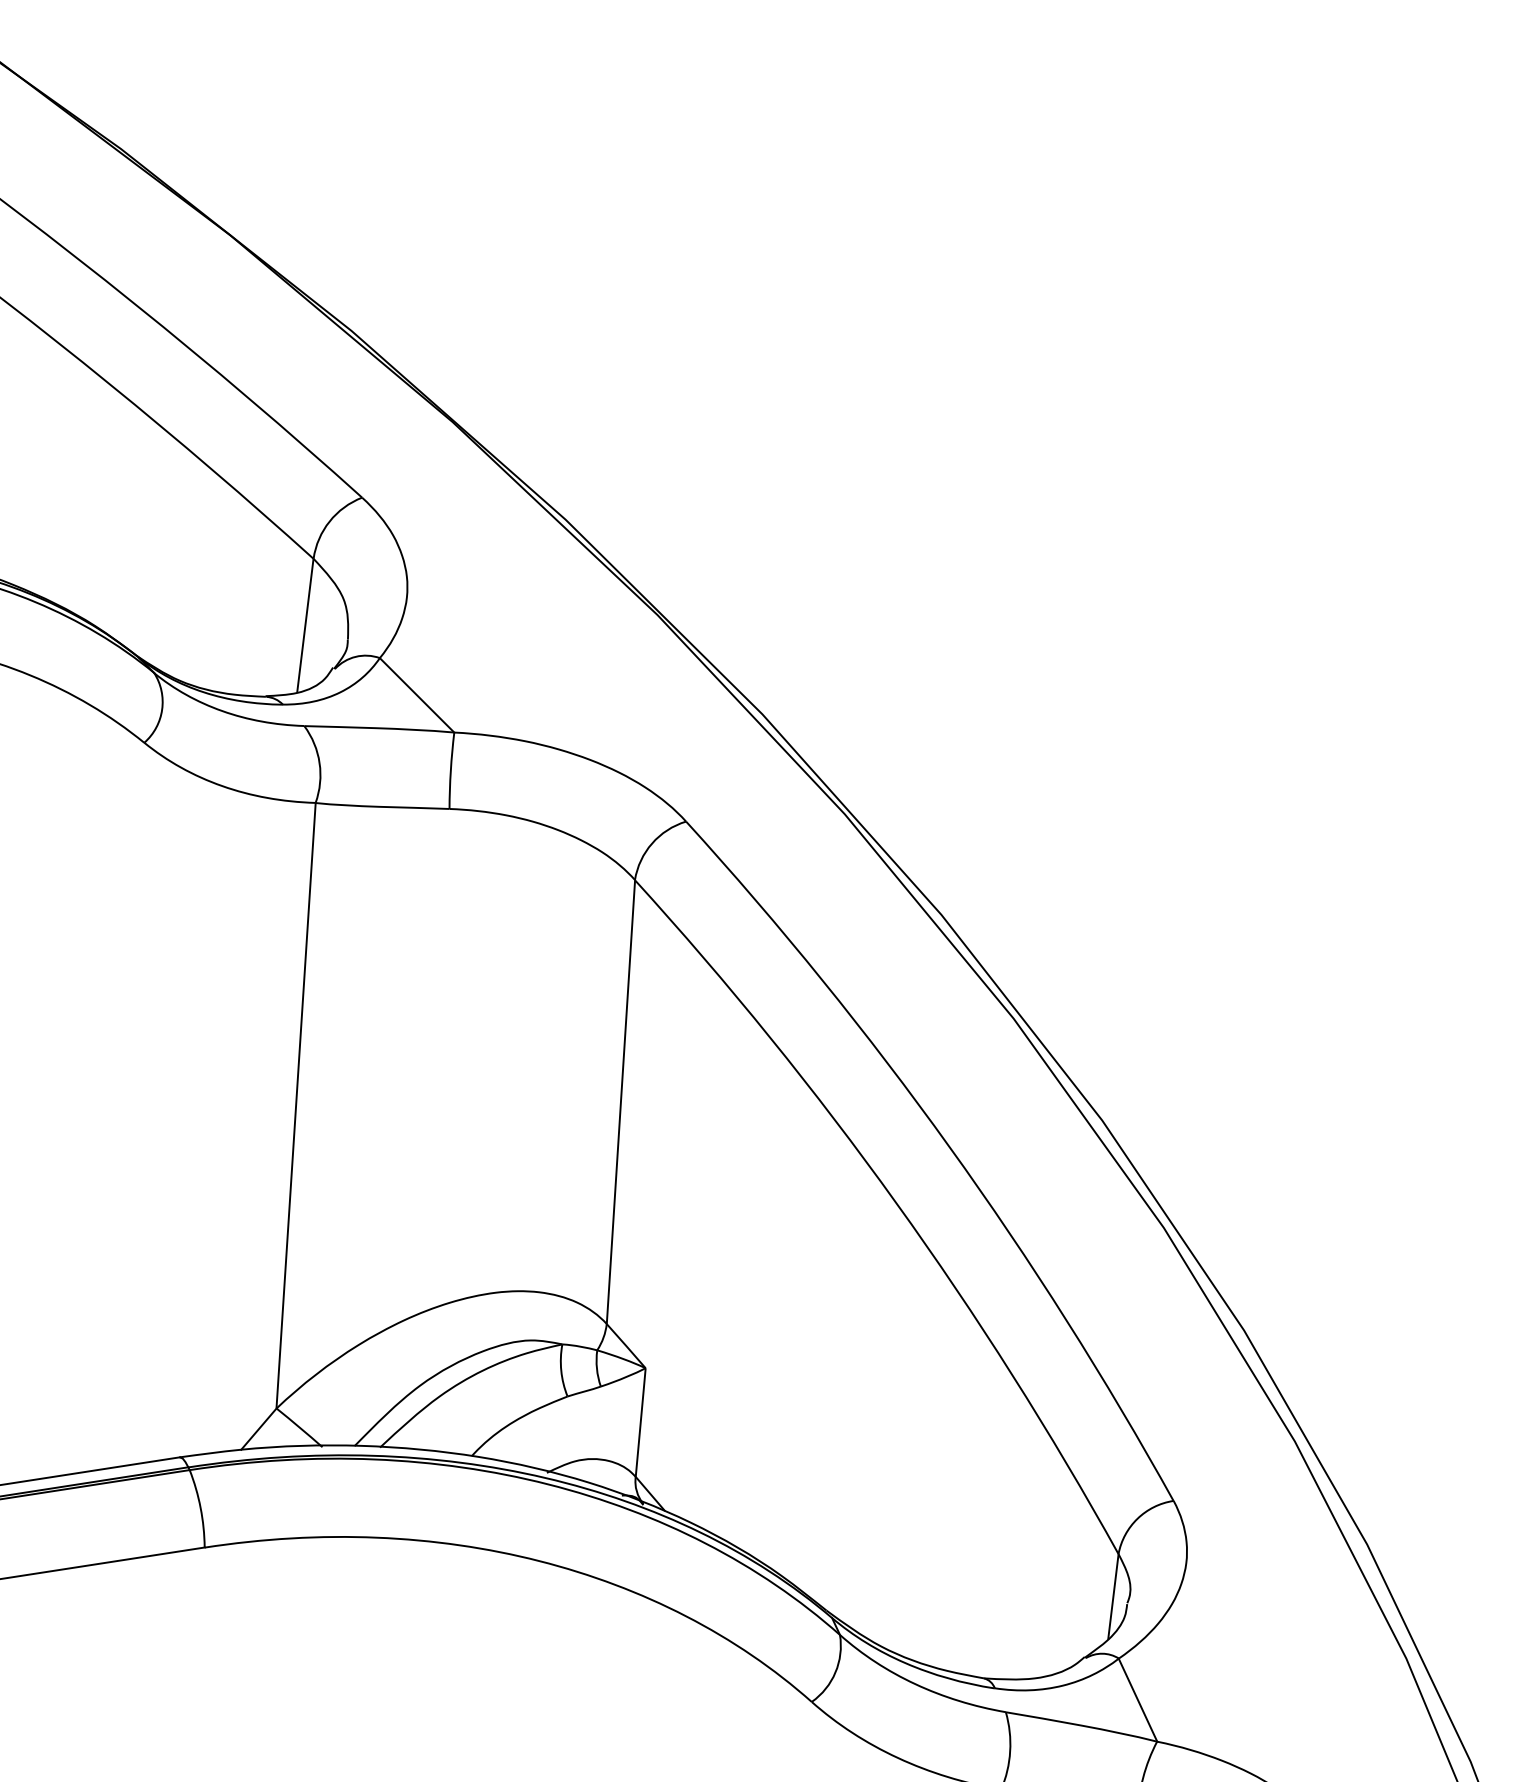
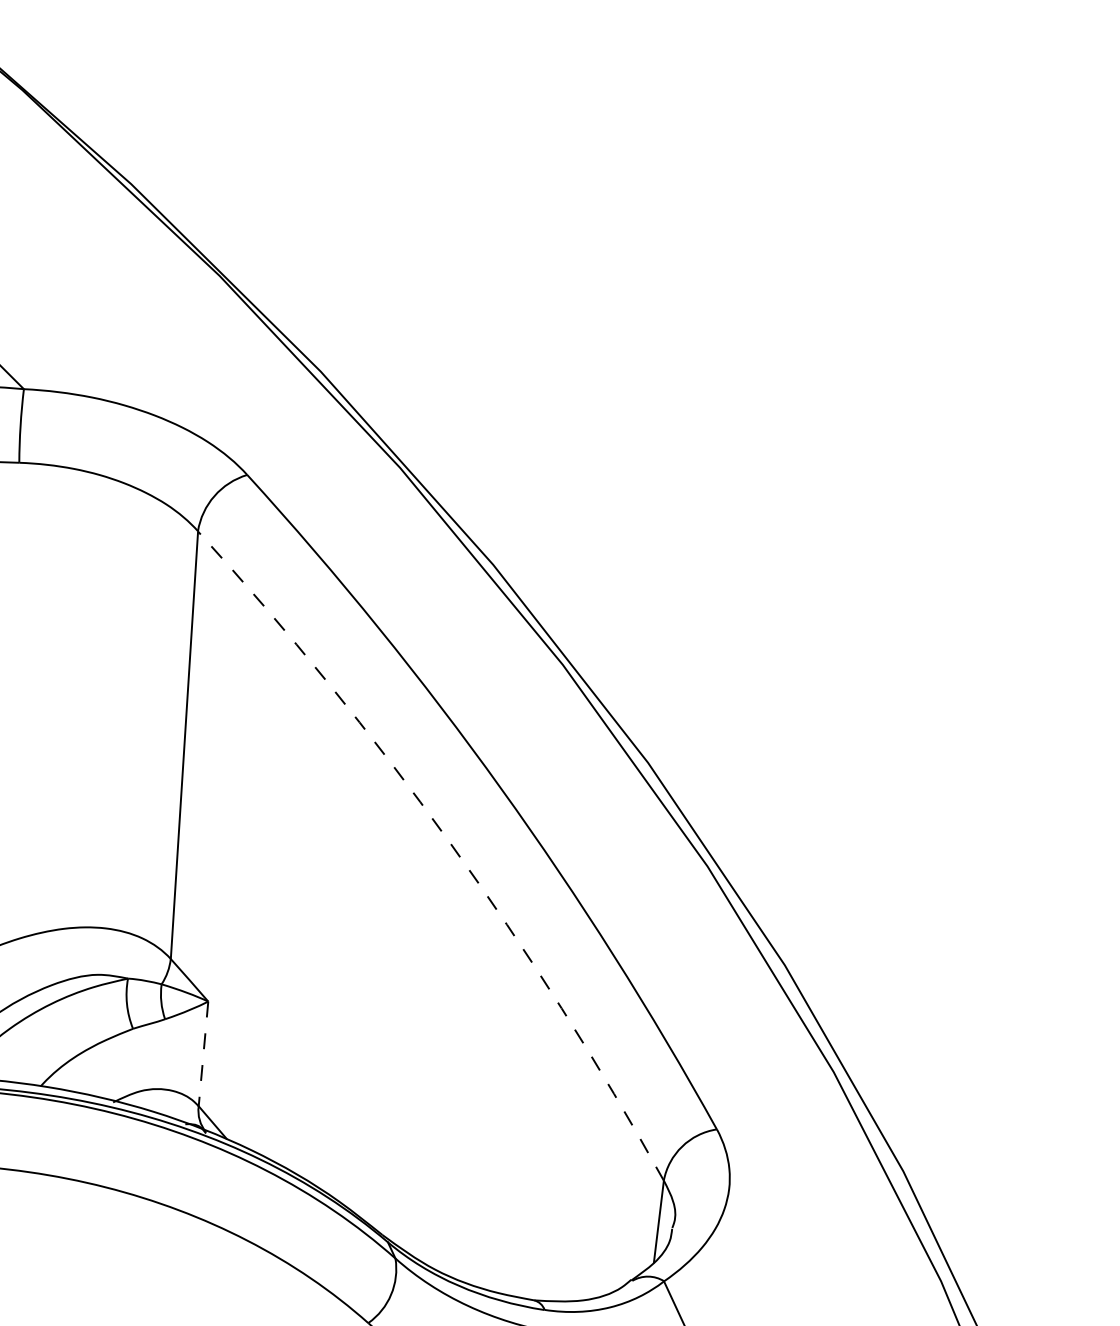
arc: (896, 1203) -> (449, 842), solid -> dashed
line: (640, 1422) -> (203, 1053), solid -> dashed

